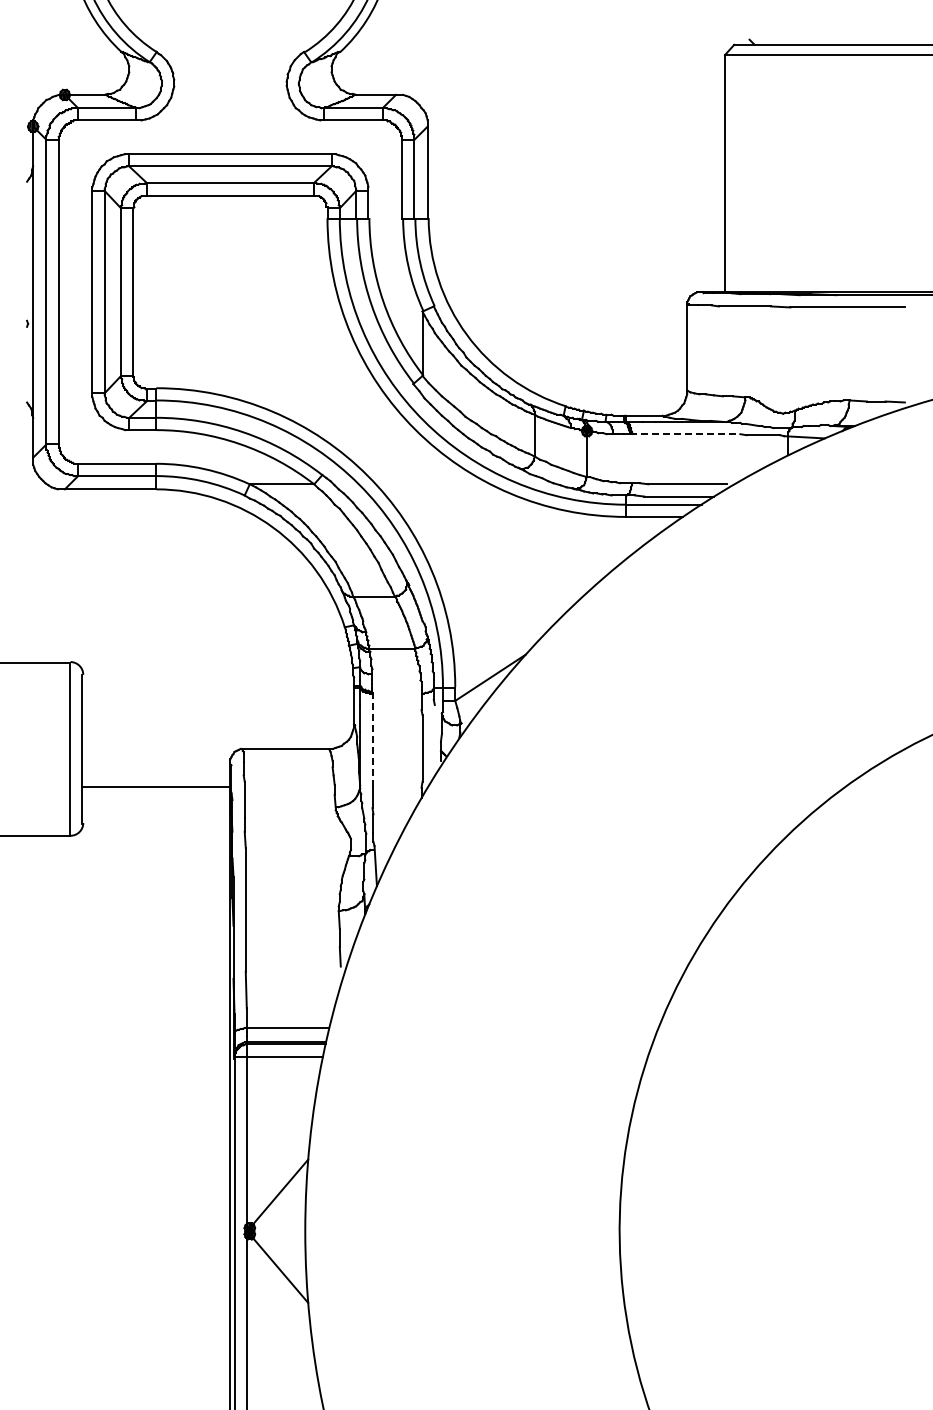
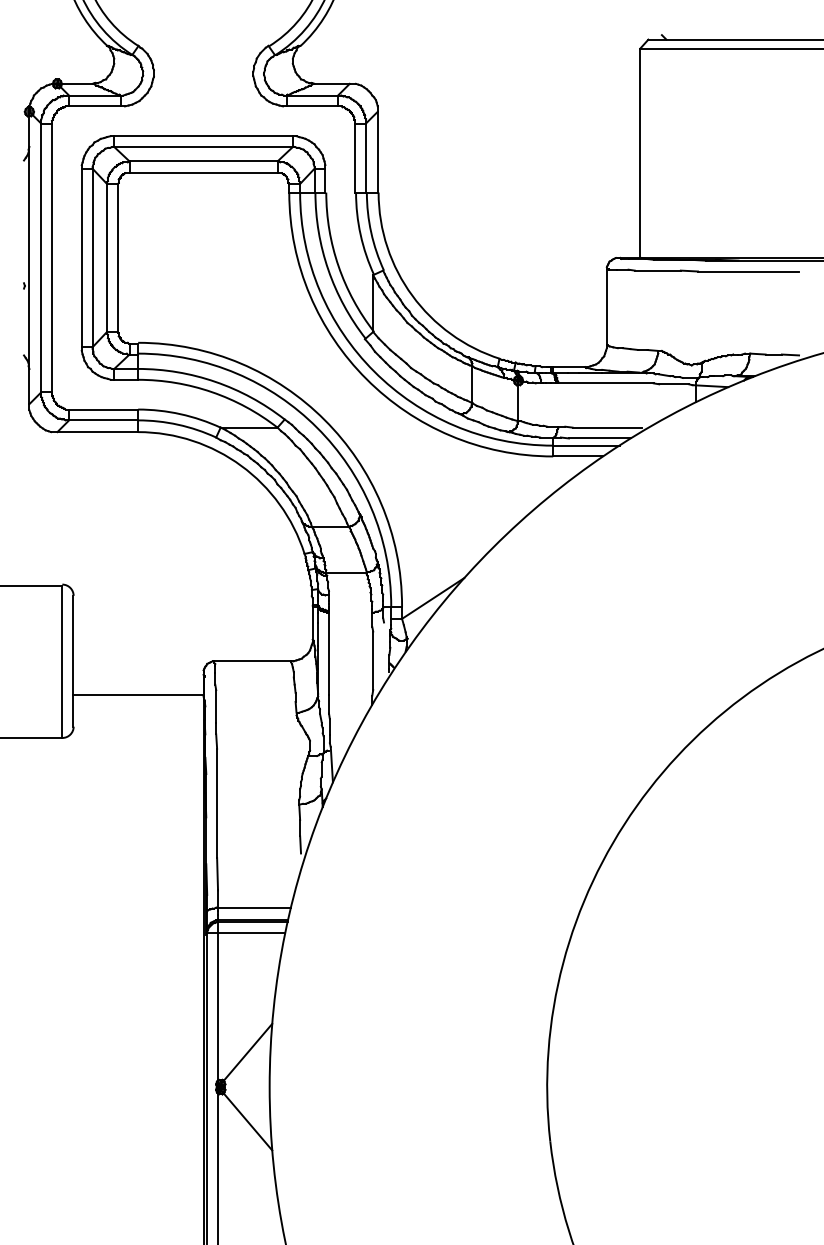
line: (685, 434) -> (605, 383), dashed -> solid
line: (372, 739) -> (329, 652), dashed -> solid

